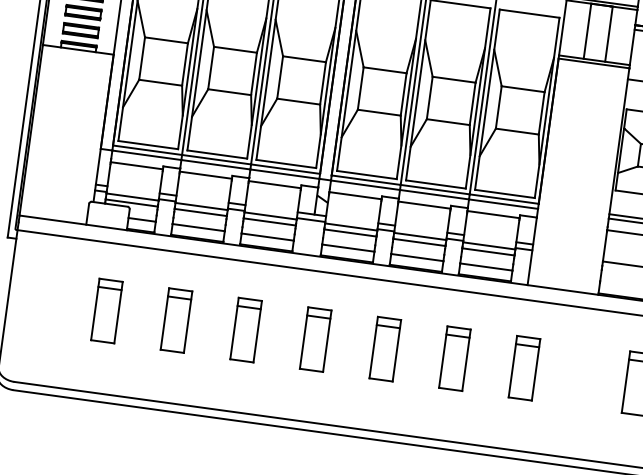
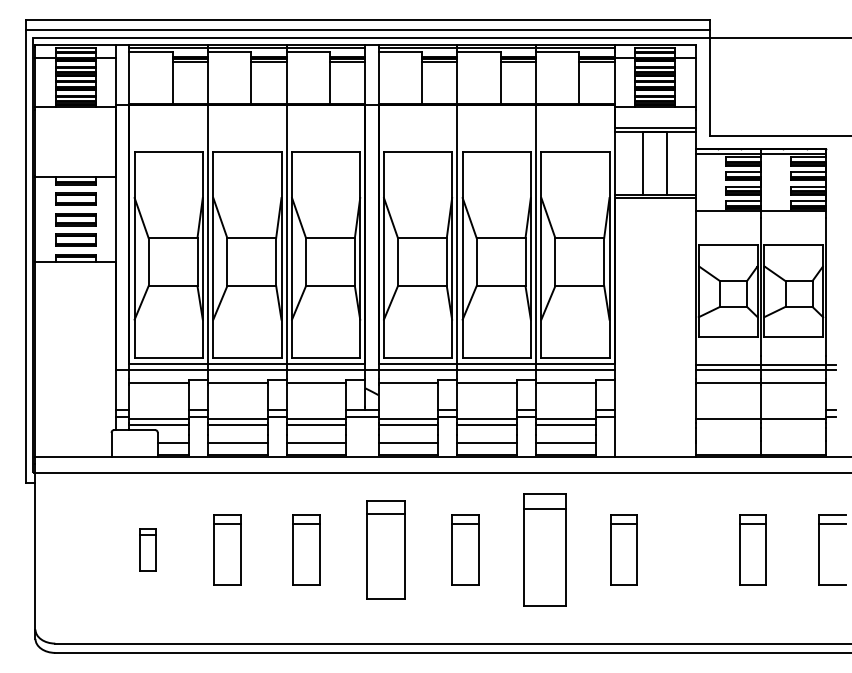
part: (106, 310) -> (147, 549), size x0.6
part: (315, 339) -> (385, 549), size x1.4
part: (454, 358) -> (544, 549), size x1.6

